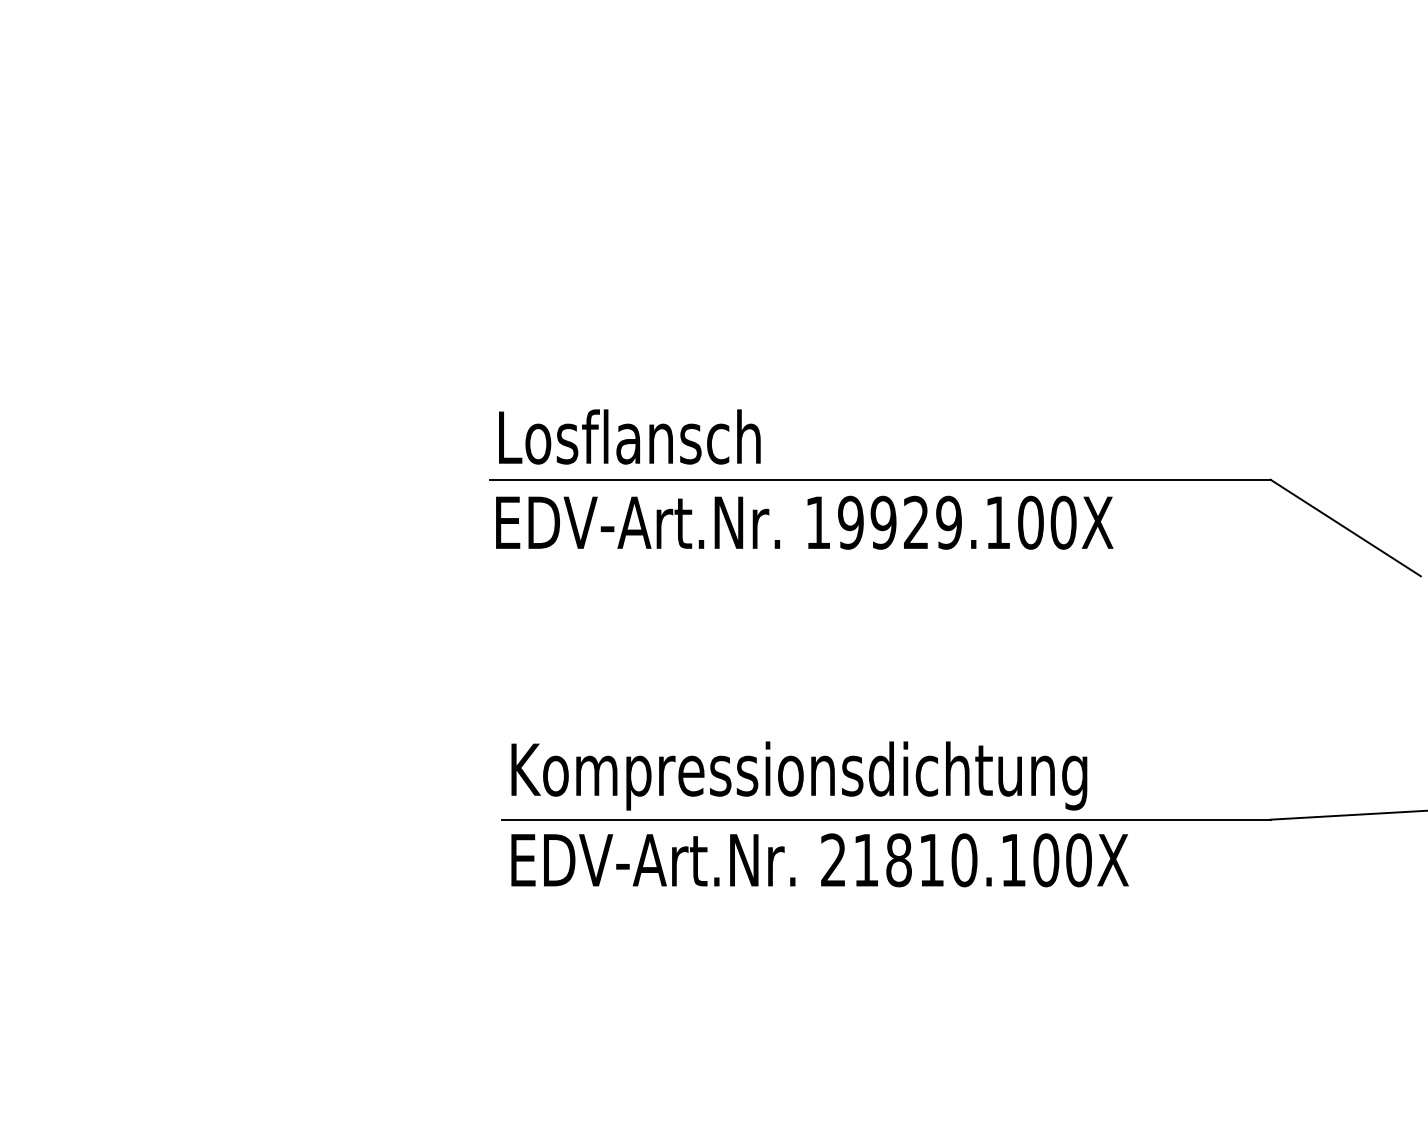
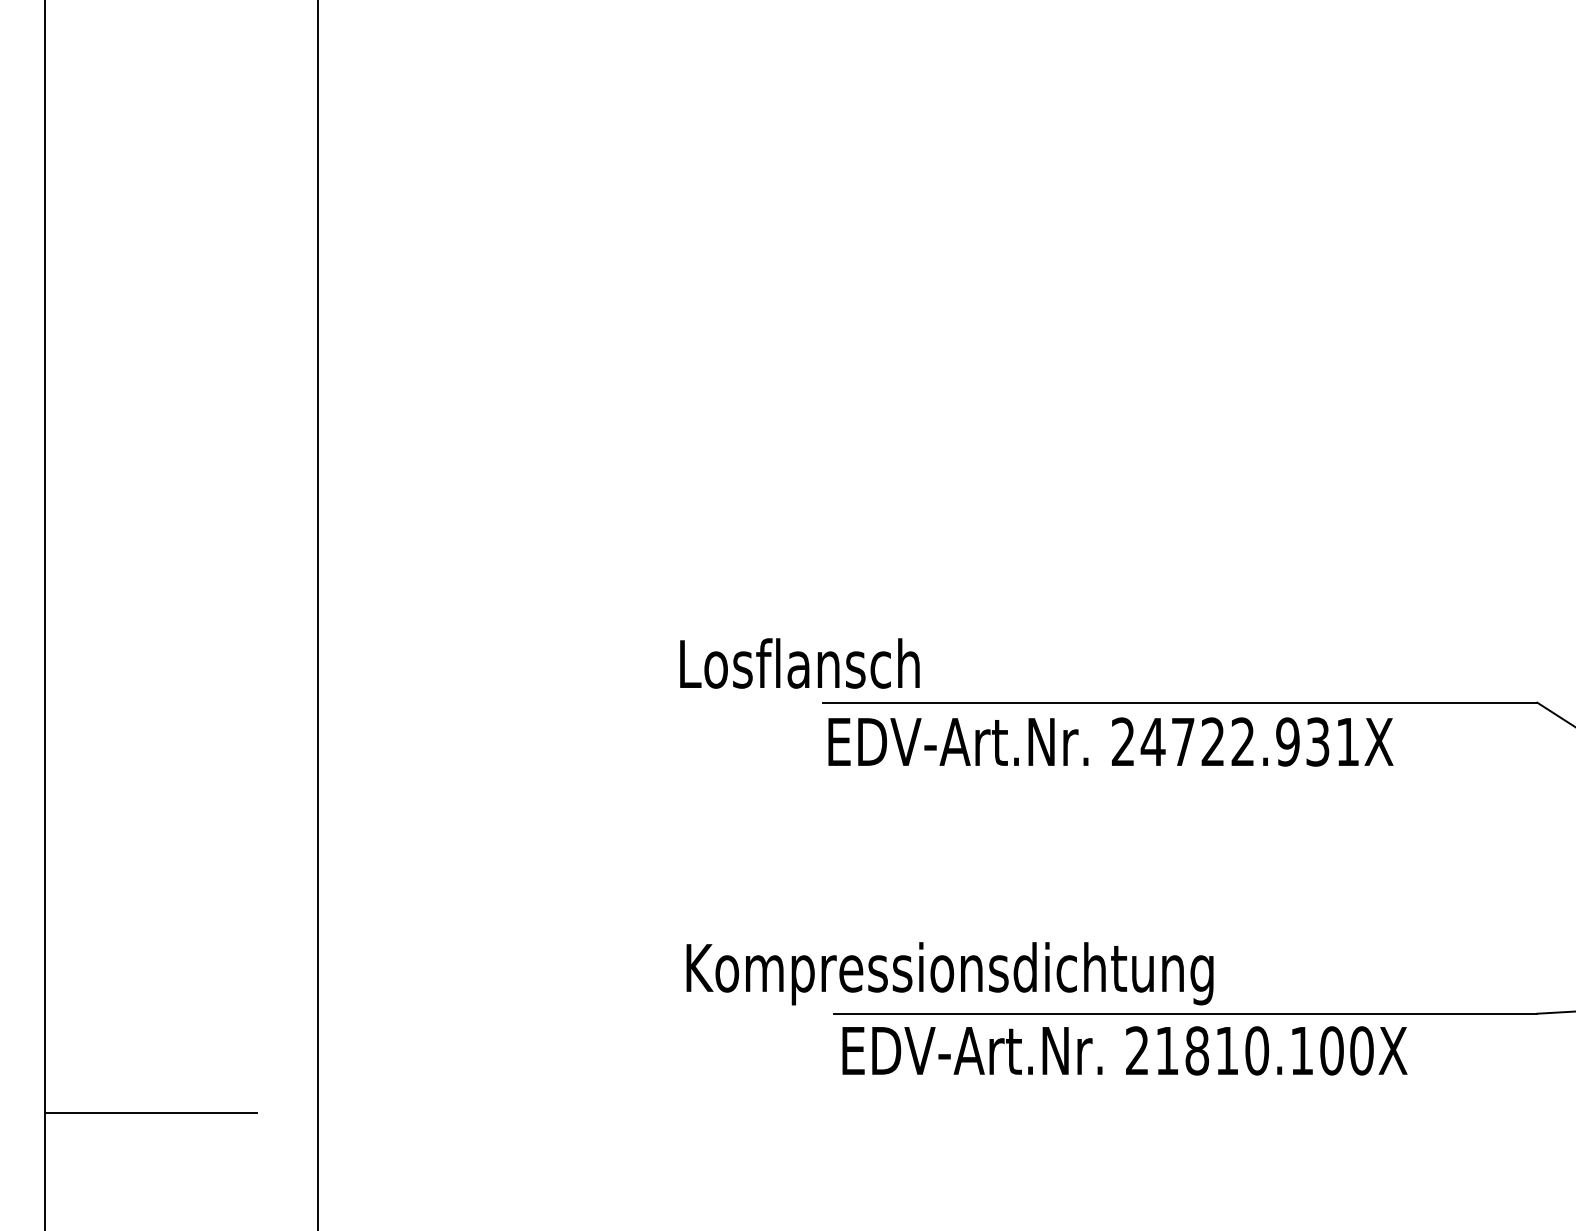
text: (629, 436) -> (799, 663), moved
text: (940, 522) -> (1235, 741), 19929.100X -> 24722.931X
text: (798, 775) -> (949, 973), moved

